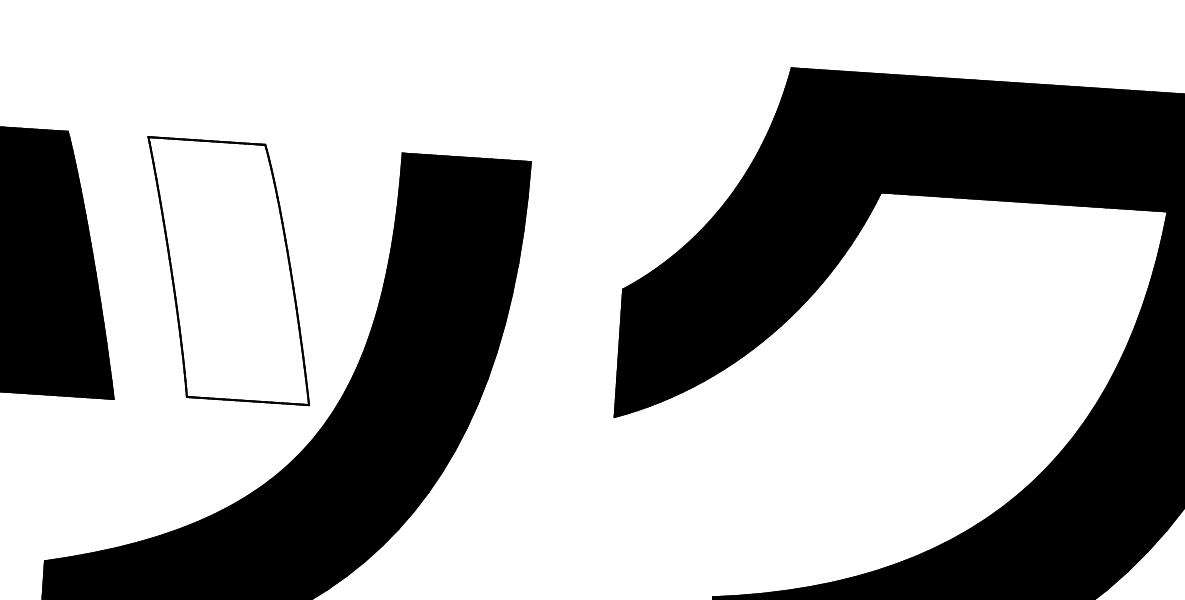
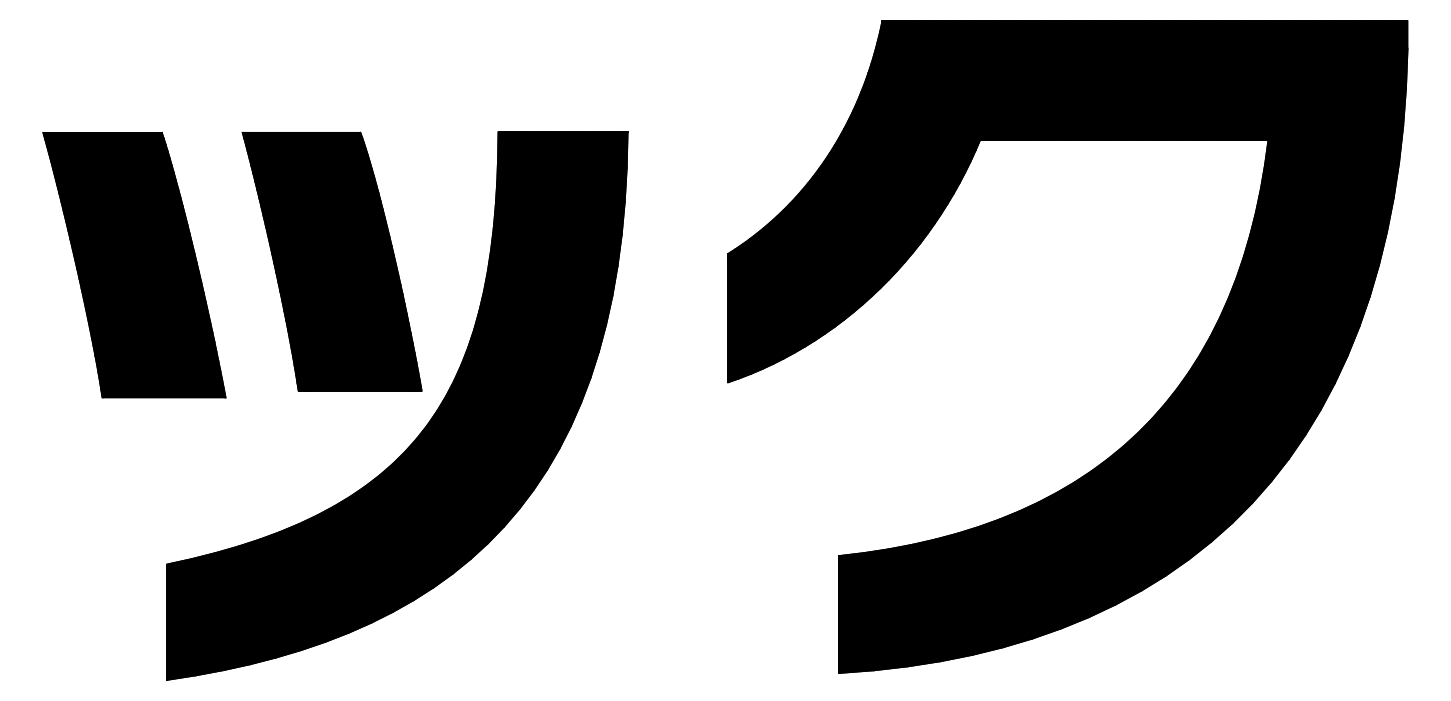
fill: (228, 270) -> (331, 261), added

